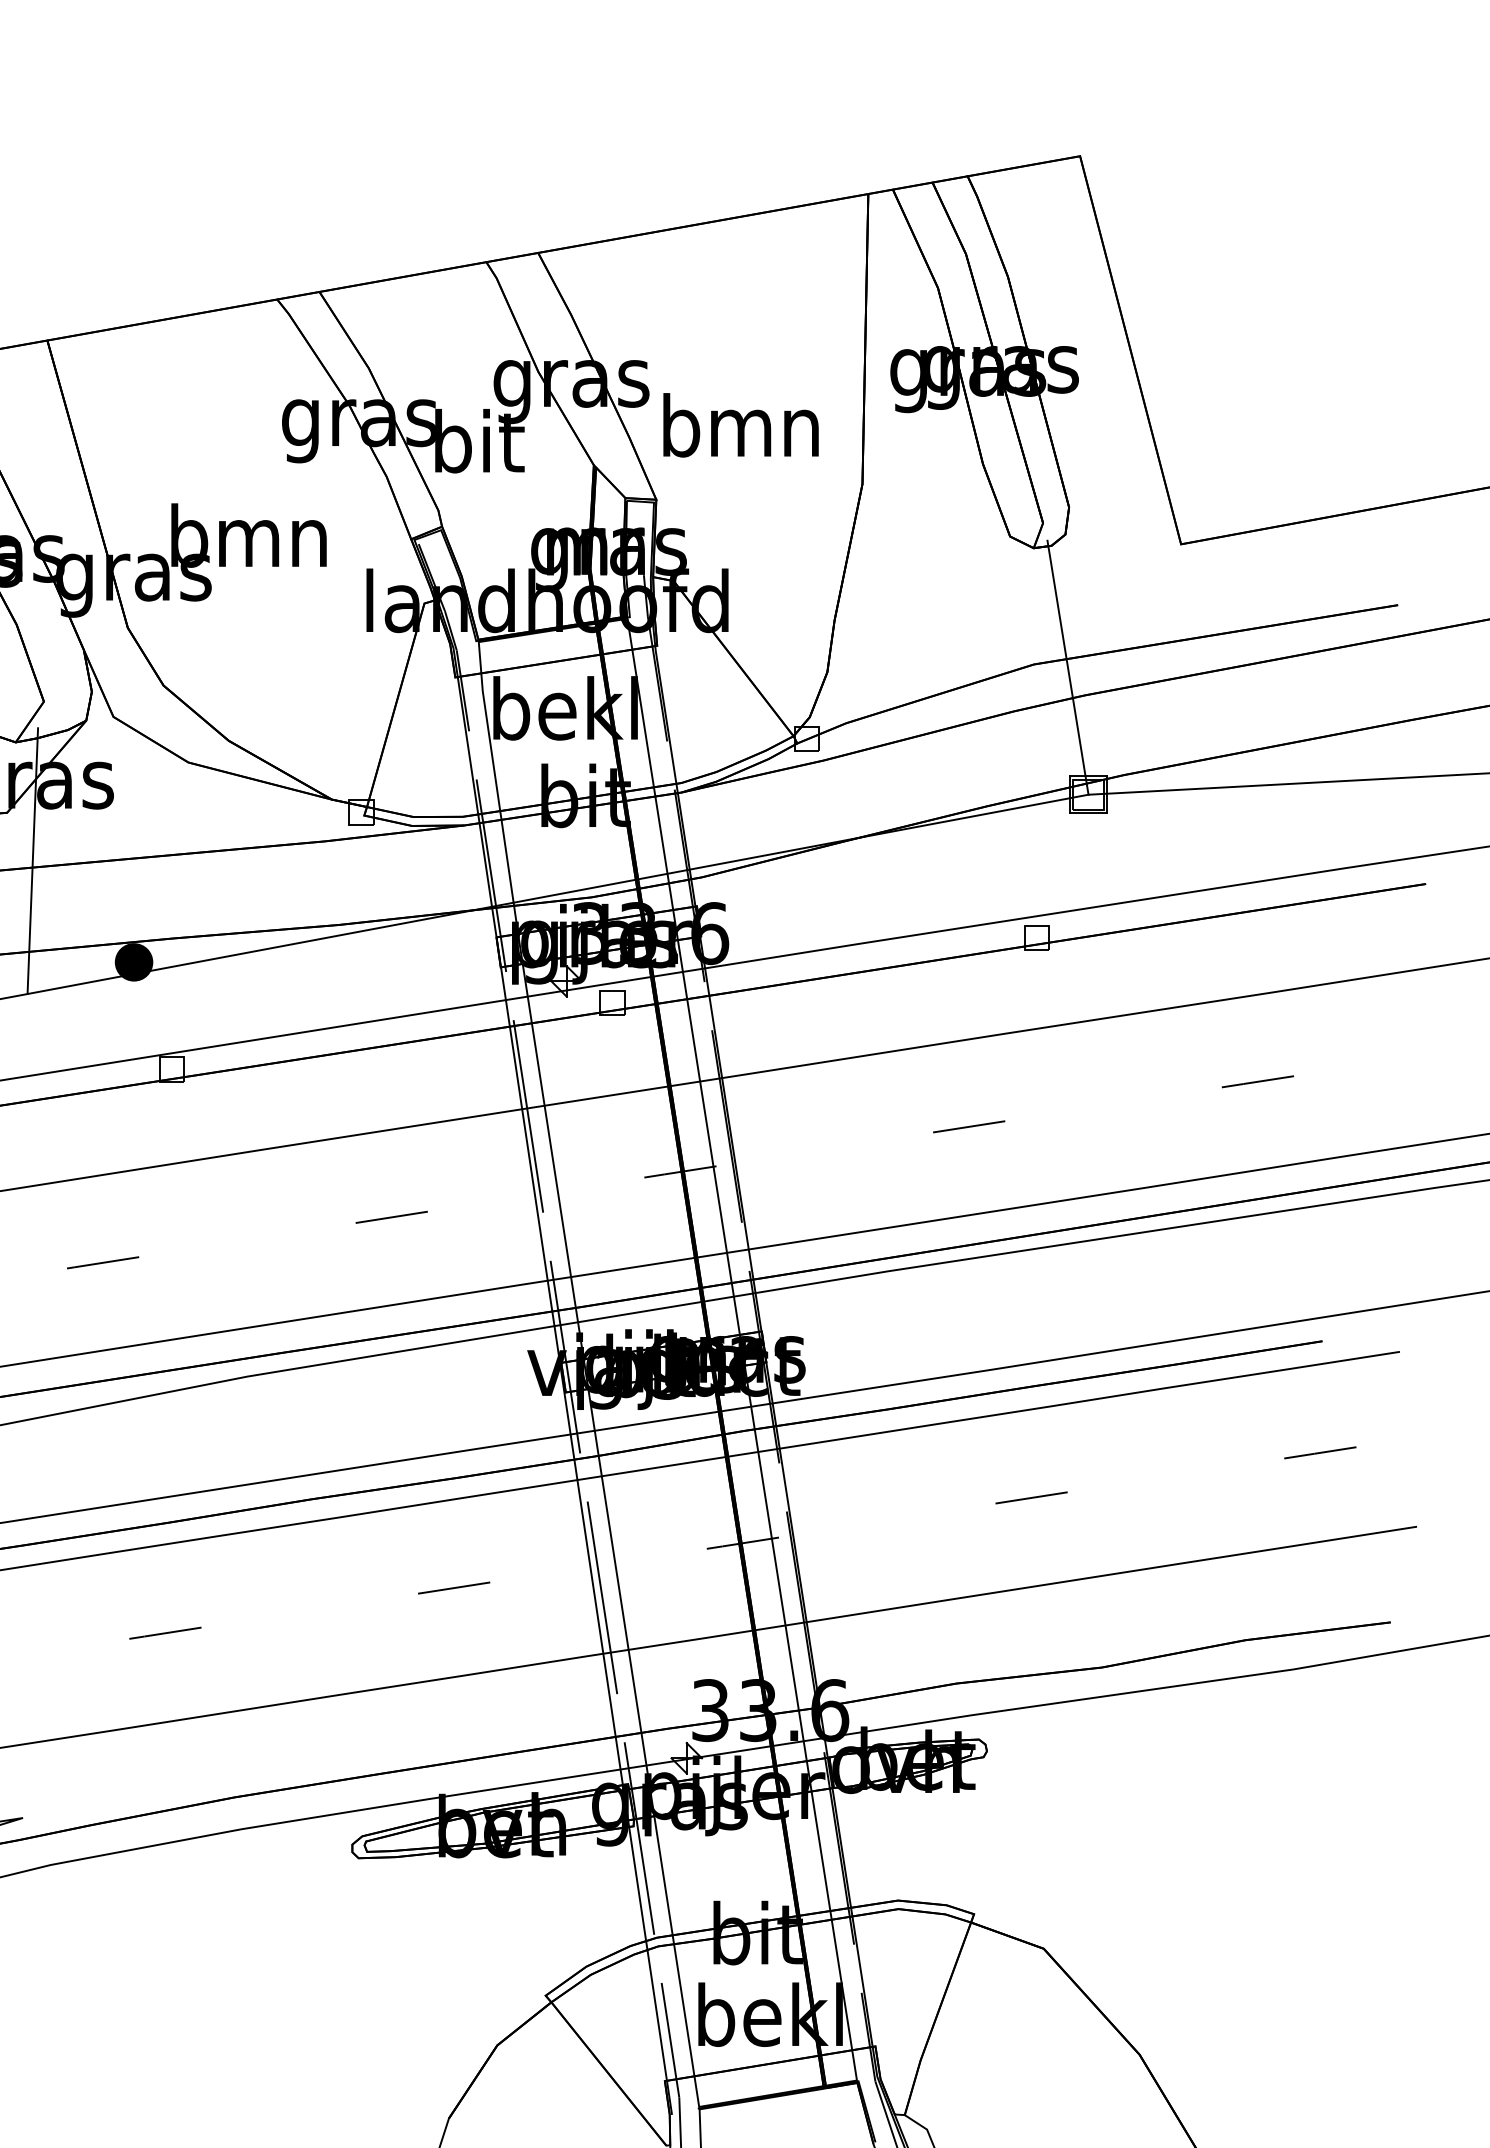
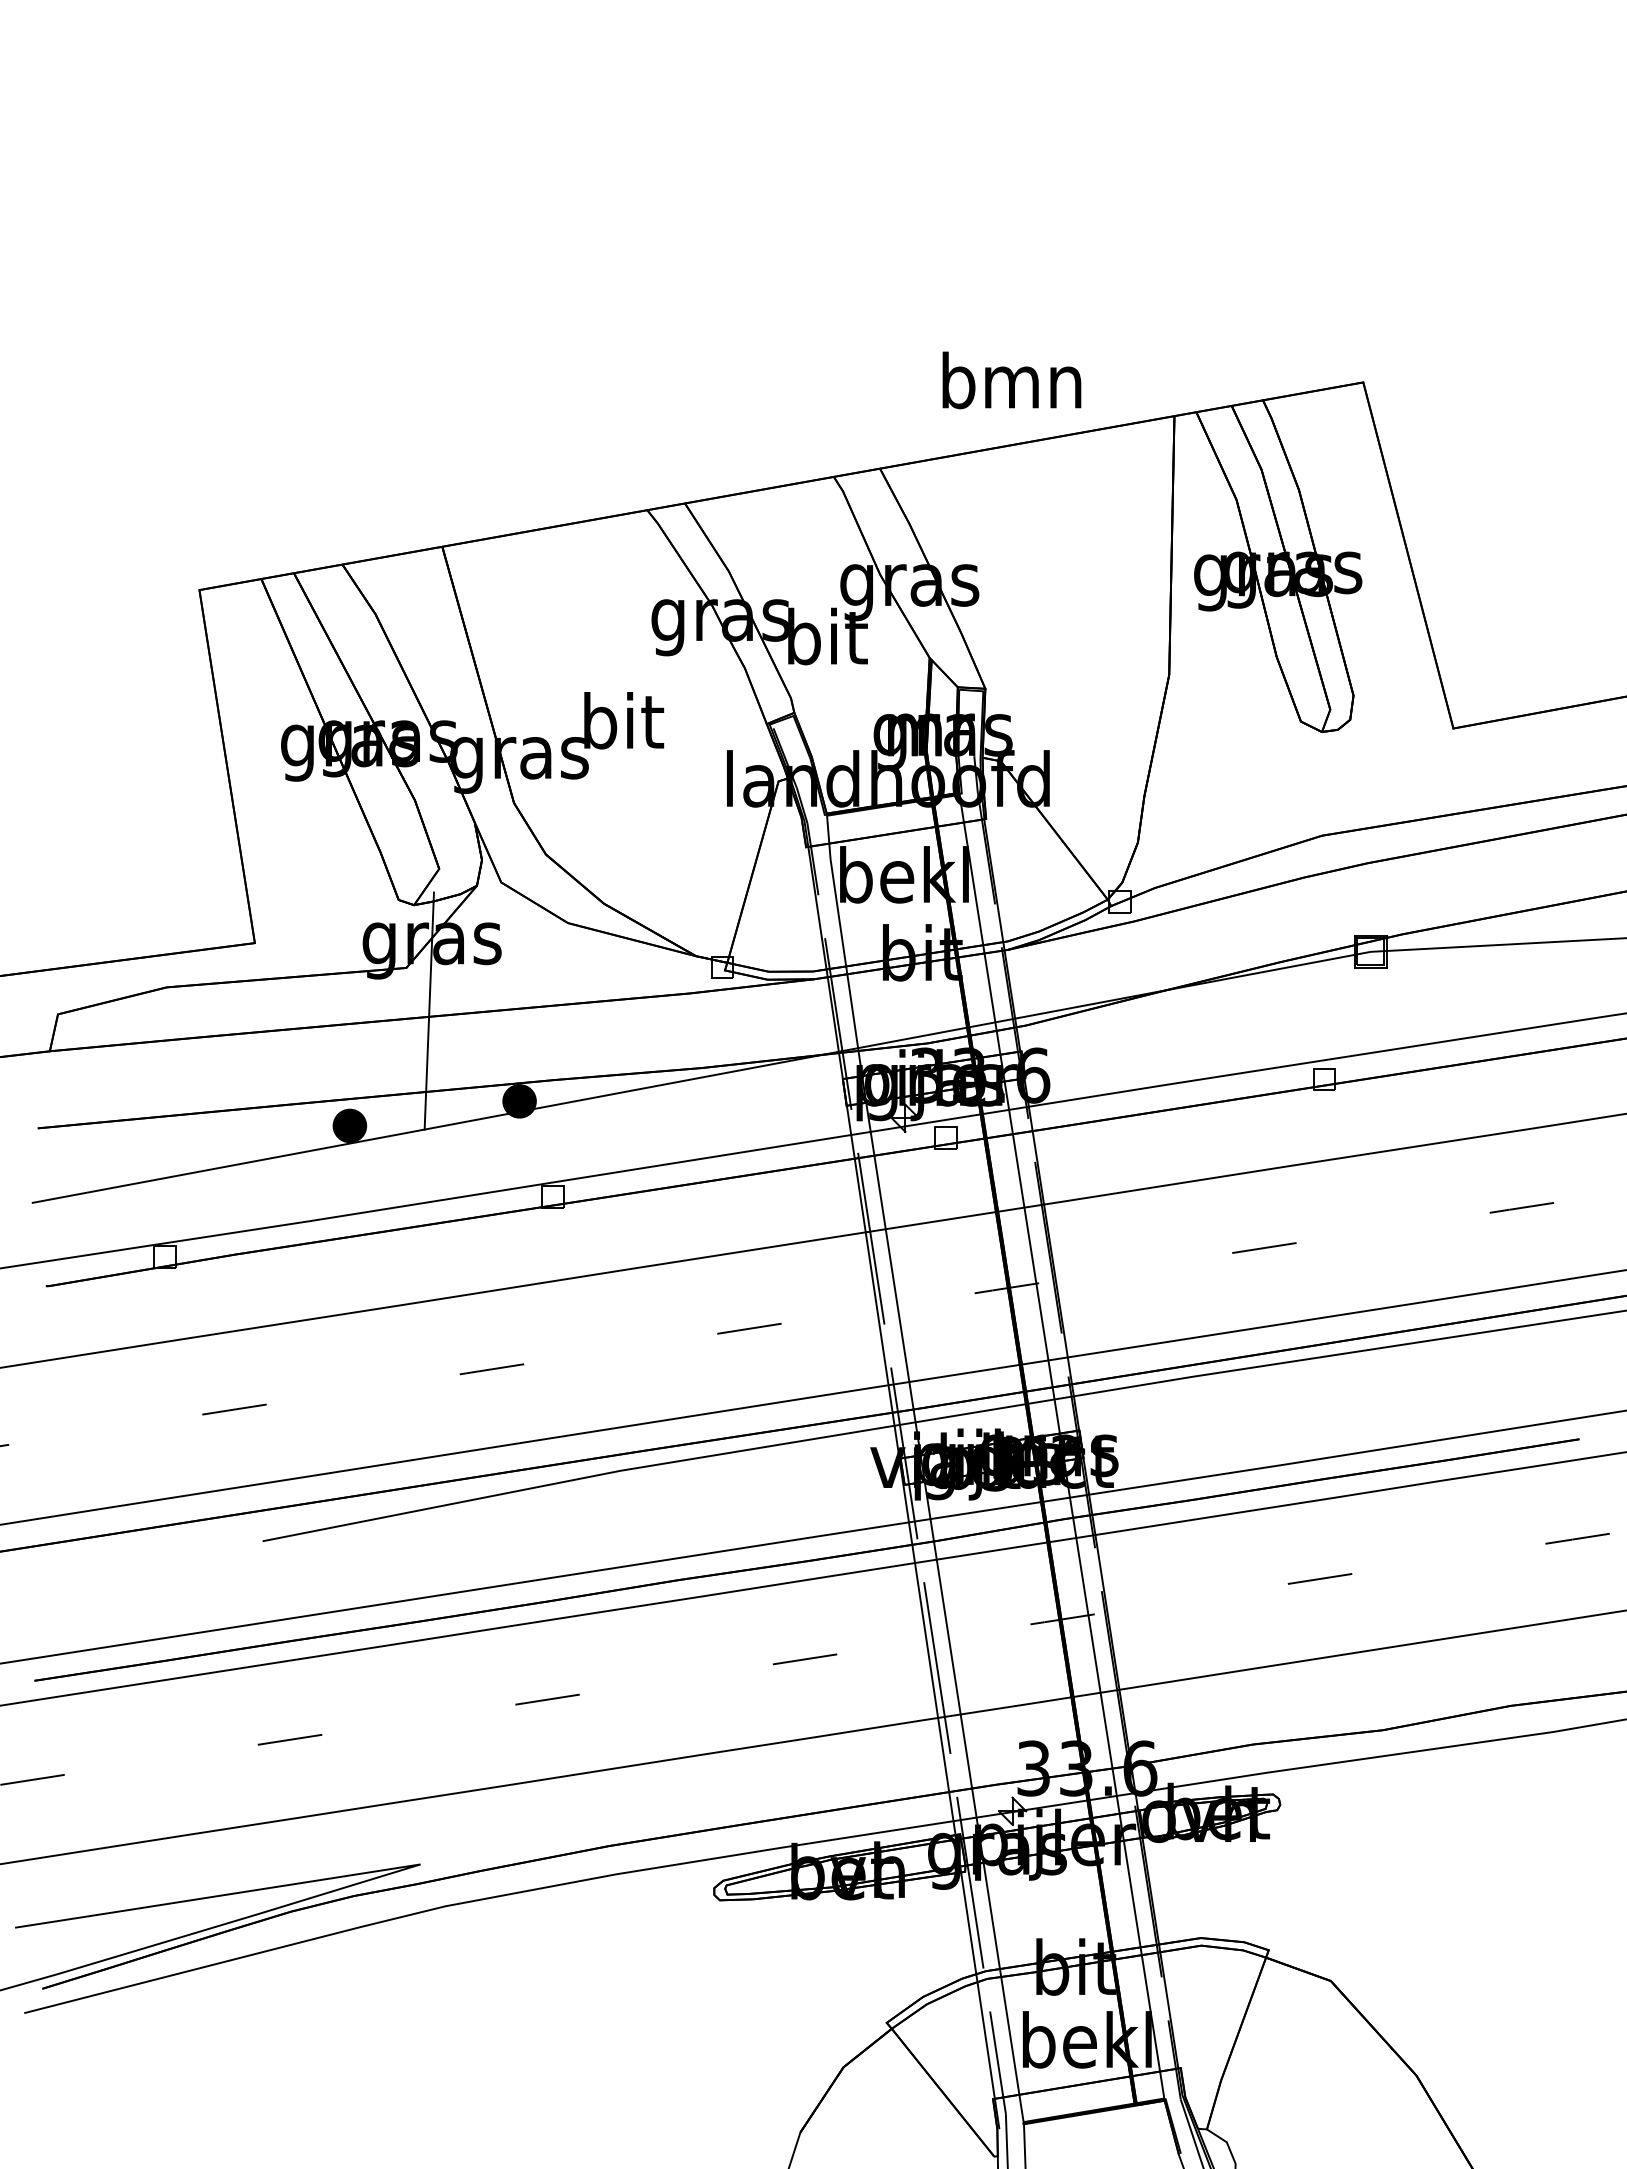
text: (740, 425) -> (1011, 380), moved
text: (249, 535) -> (622, 720), bmn -> bit
line: (1067, 667) -> (1352, 838), removed

